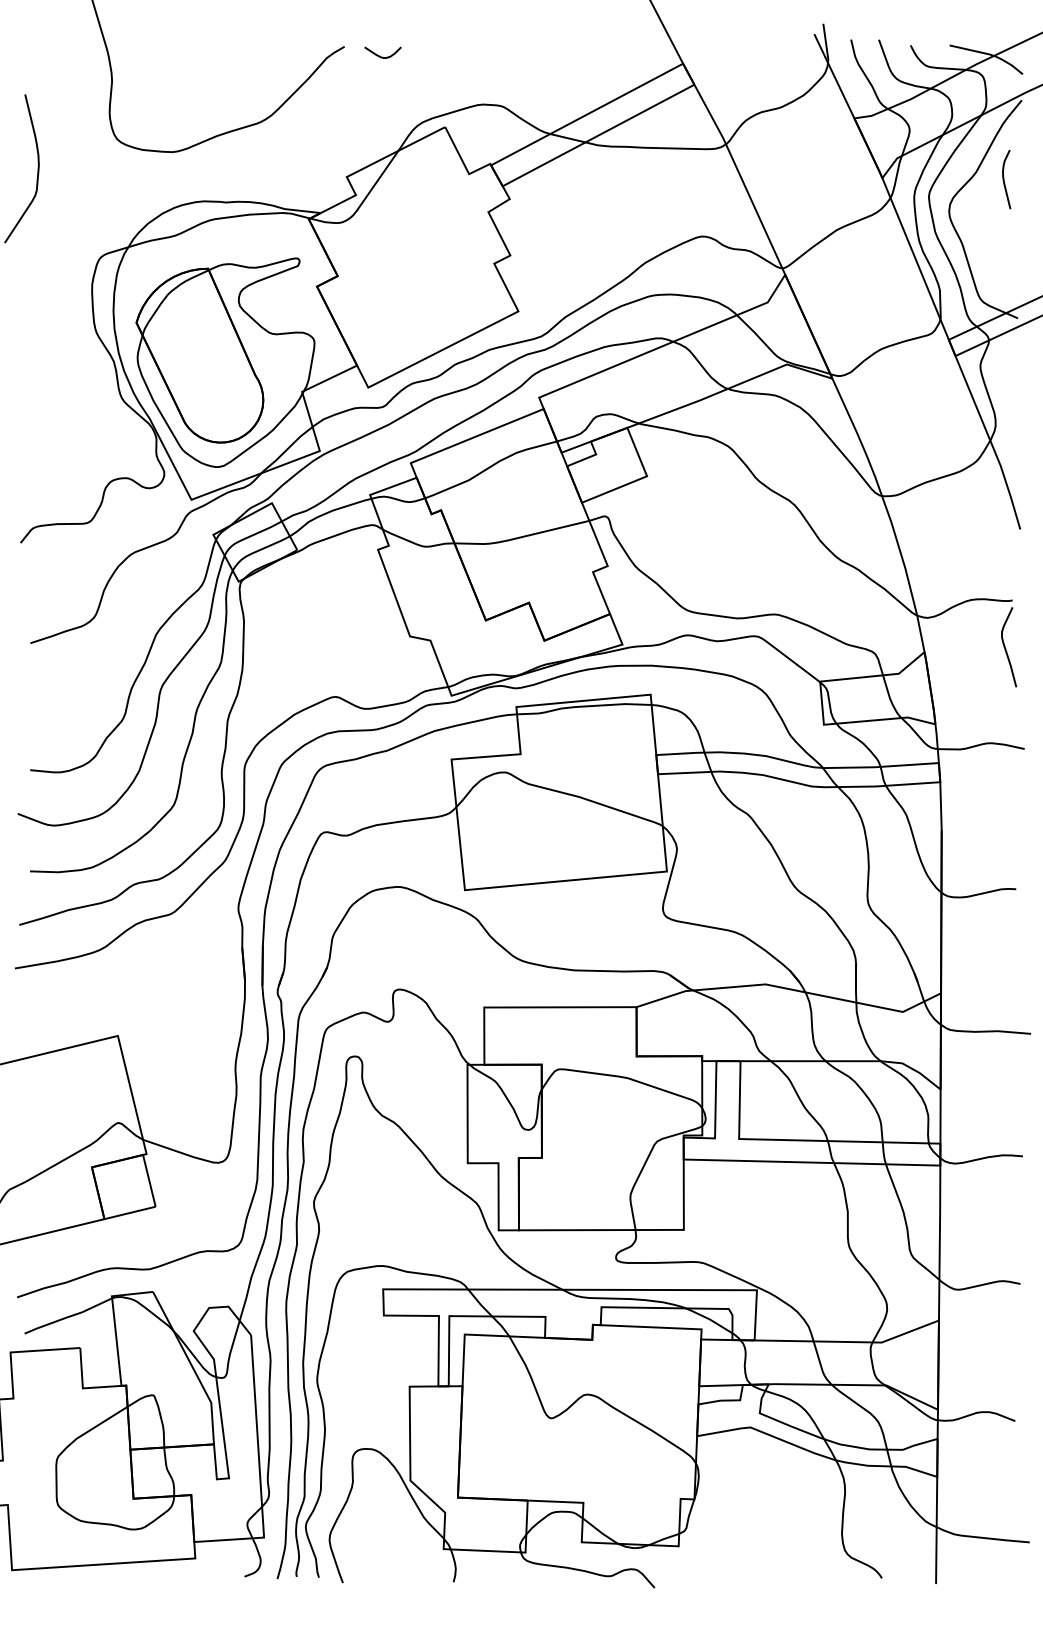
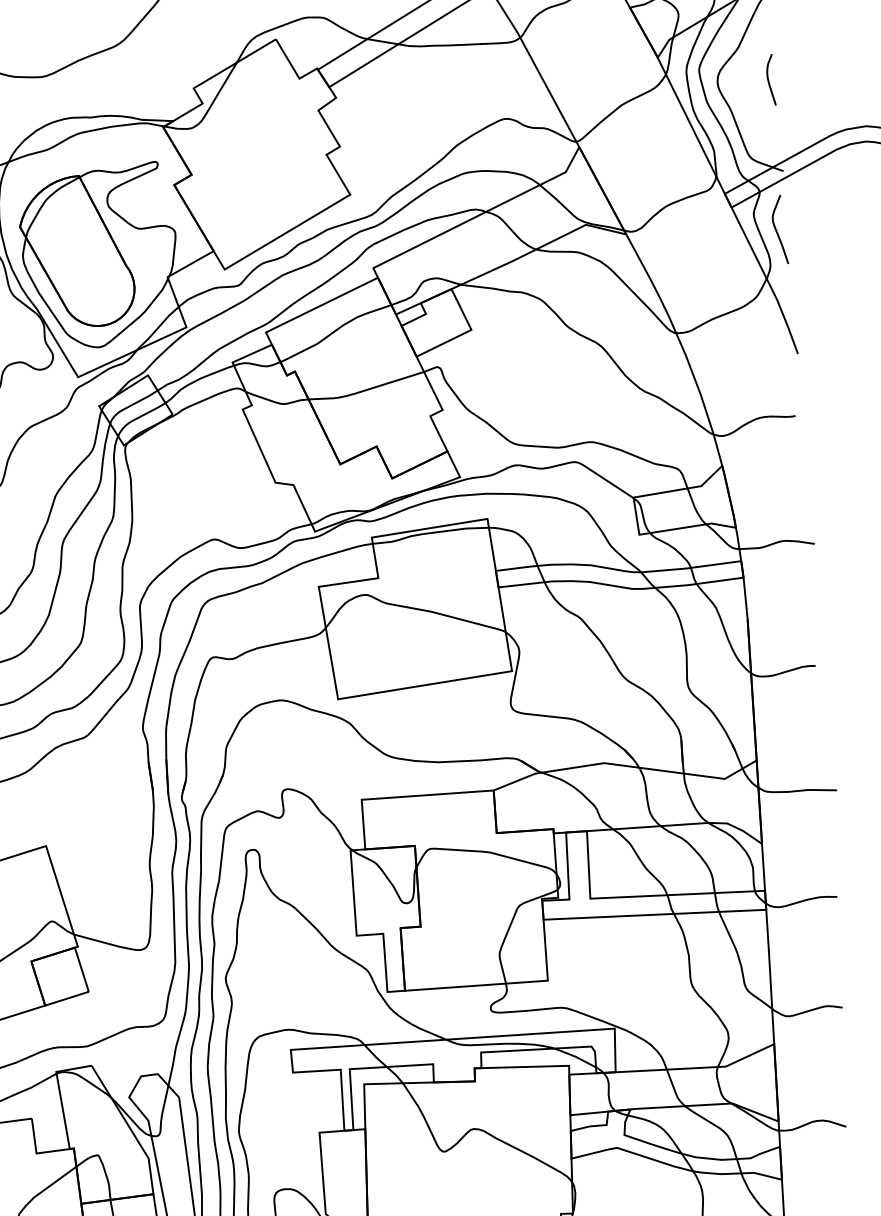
curve: (1004, 179) -> (769, 80), moved
curve: (1006, 648) -> (777, 230), moved

